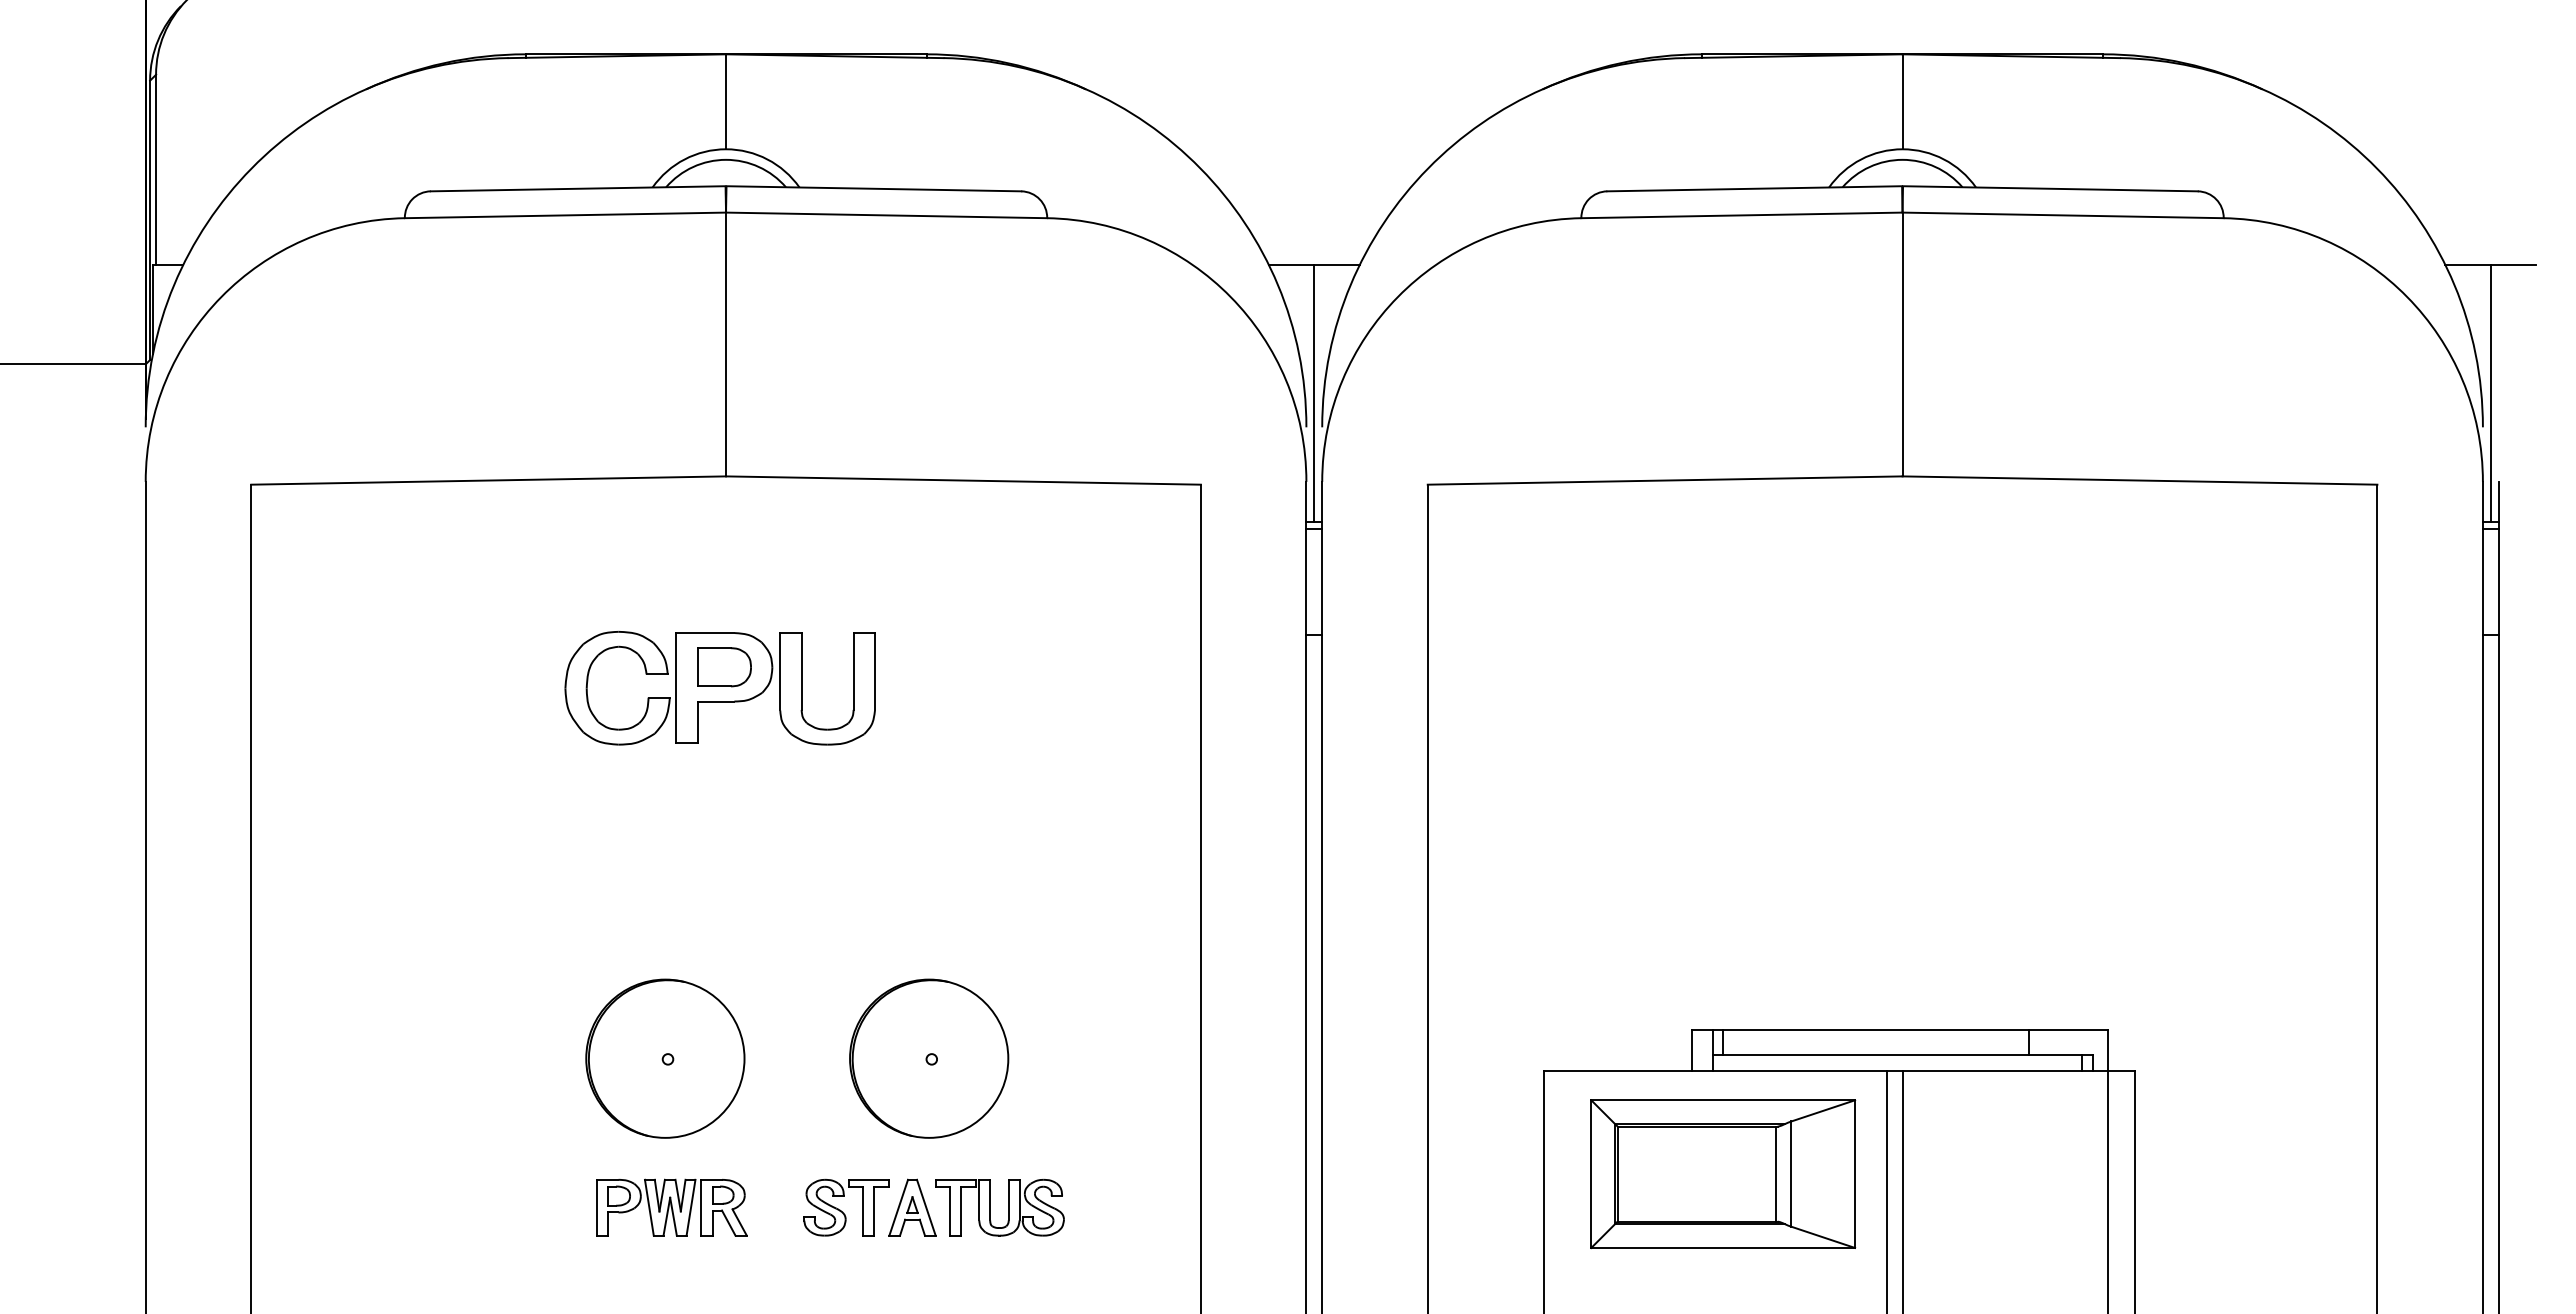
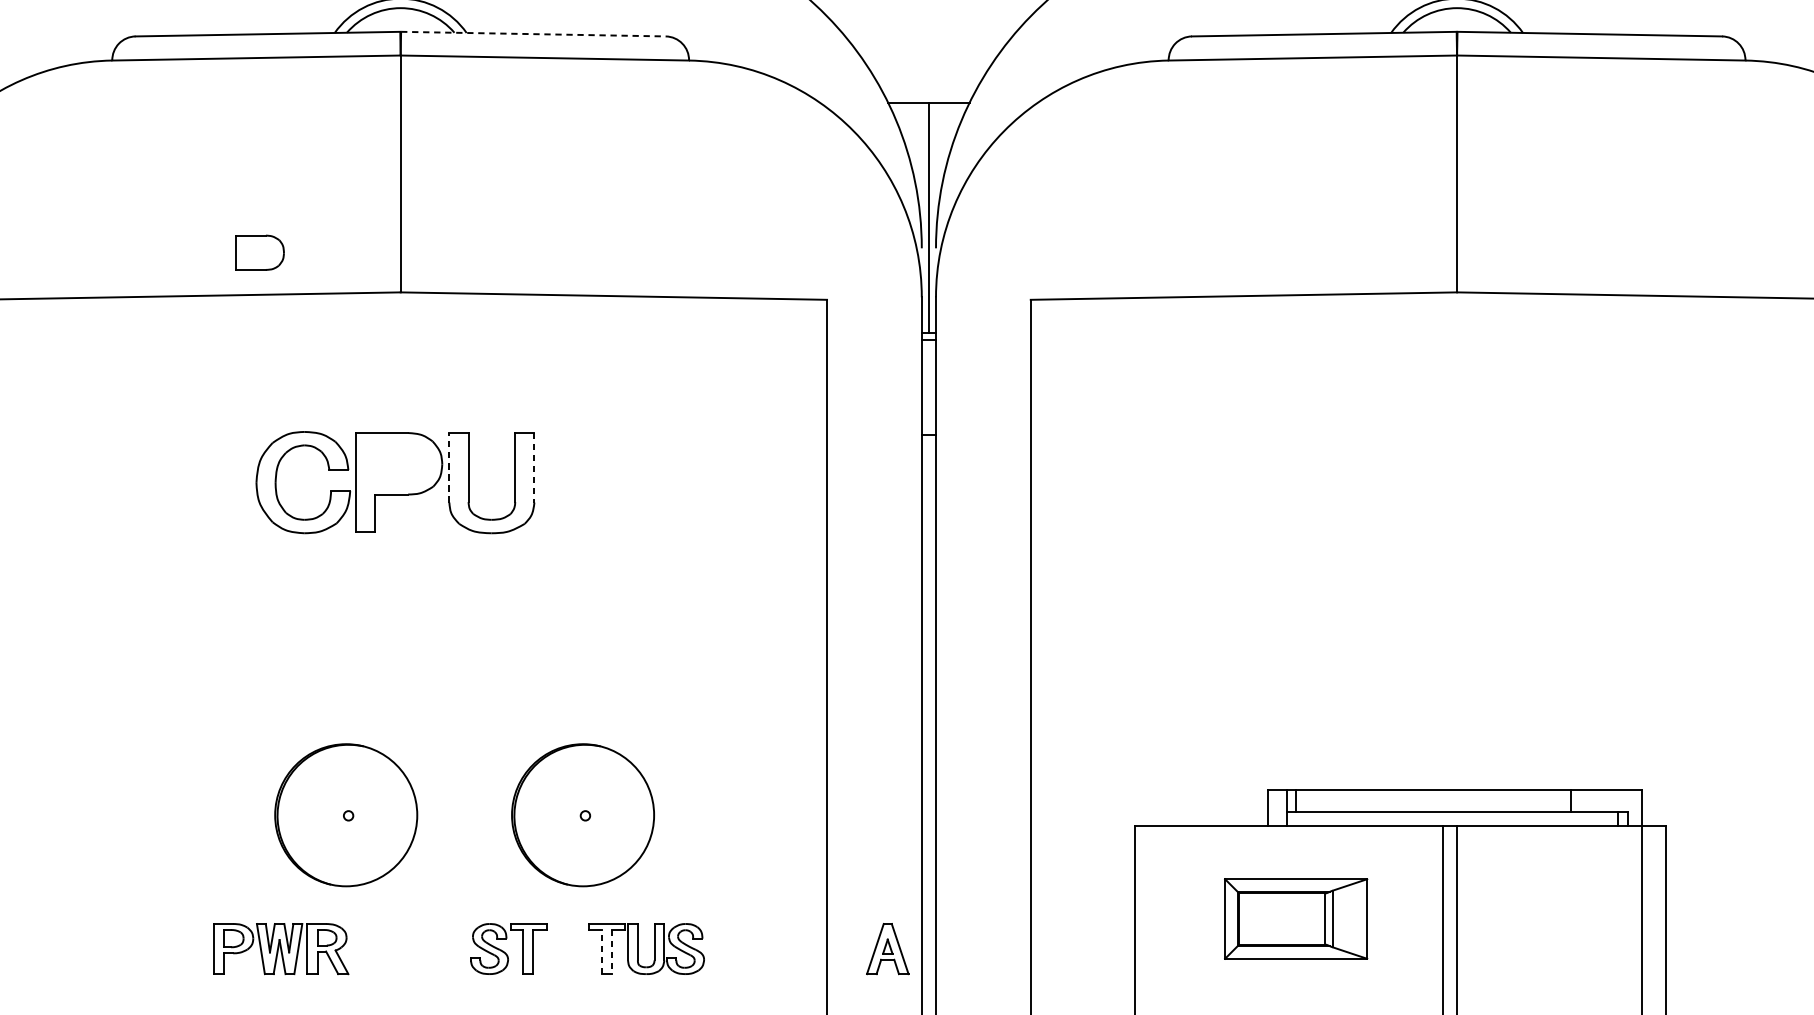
line: (874, 188) -> (533, 33), solid -> dashed
part: (724, 667) -> (260, 252), moved
line: (780, 671) -> (449, 467), solid -> dashed
line: (875, 671) -> (534, 467), solid -> dashed
part: (1723, 1174) -> (1296, 919), size x0.6
part: (671, 1207) -> (280, 948), moved
part: (912, 1207) -> (887, 948), moved
line: (949, 1211) -> (601, 952), solid -> dashed
line: (960, 1211) -> (611, 952), solid -> dashed

